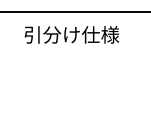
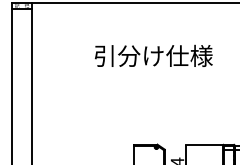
text: (71, 34) -> (153, 55), moved

